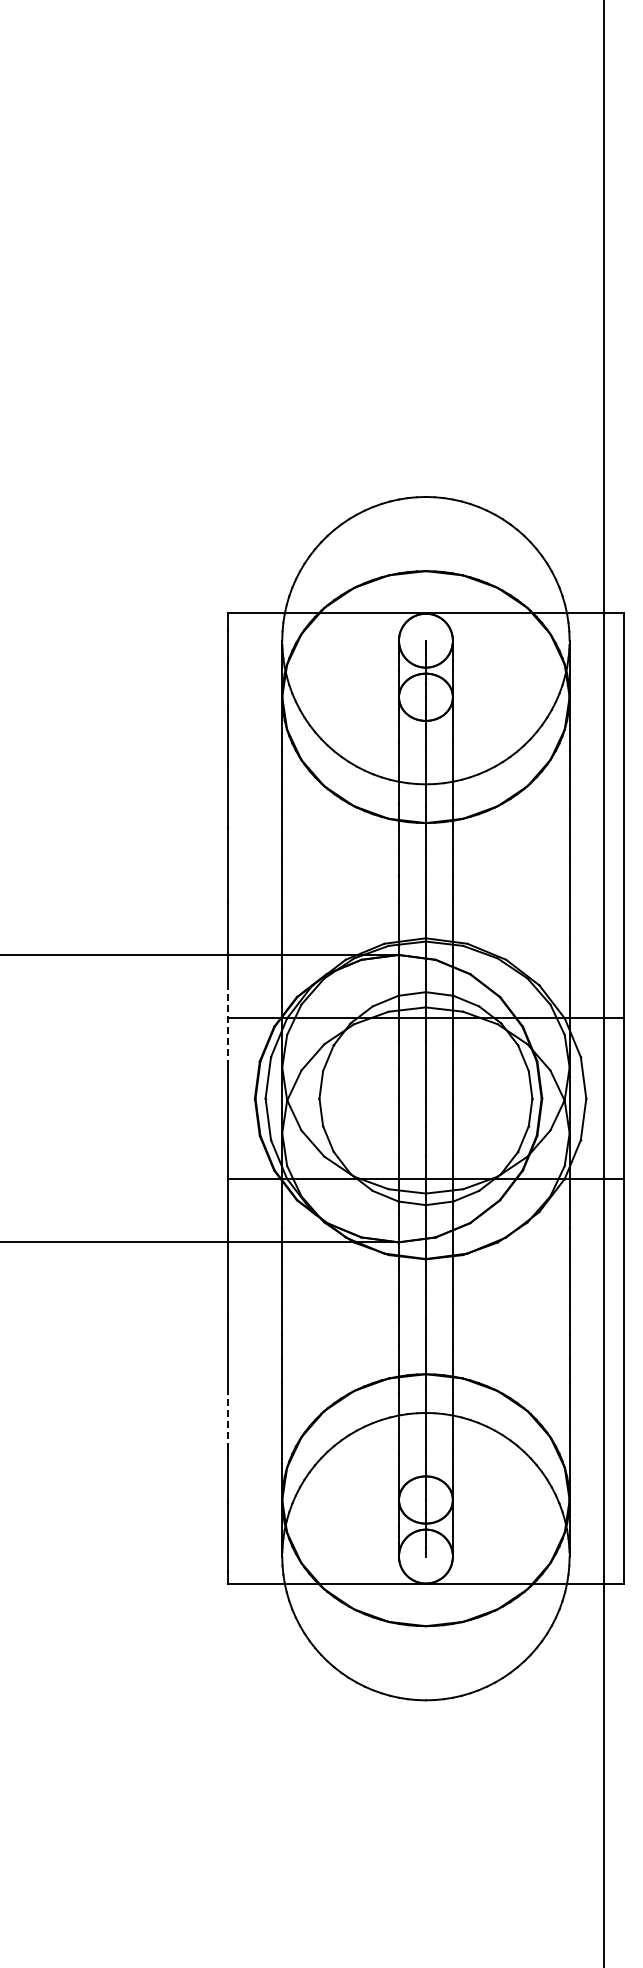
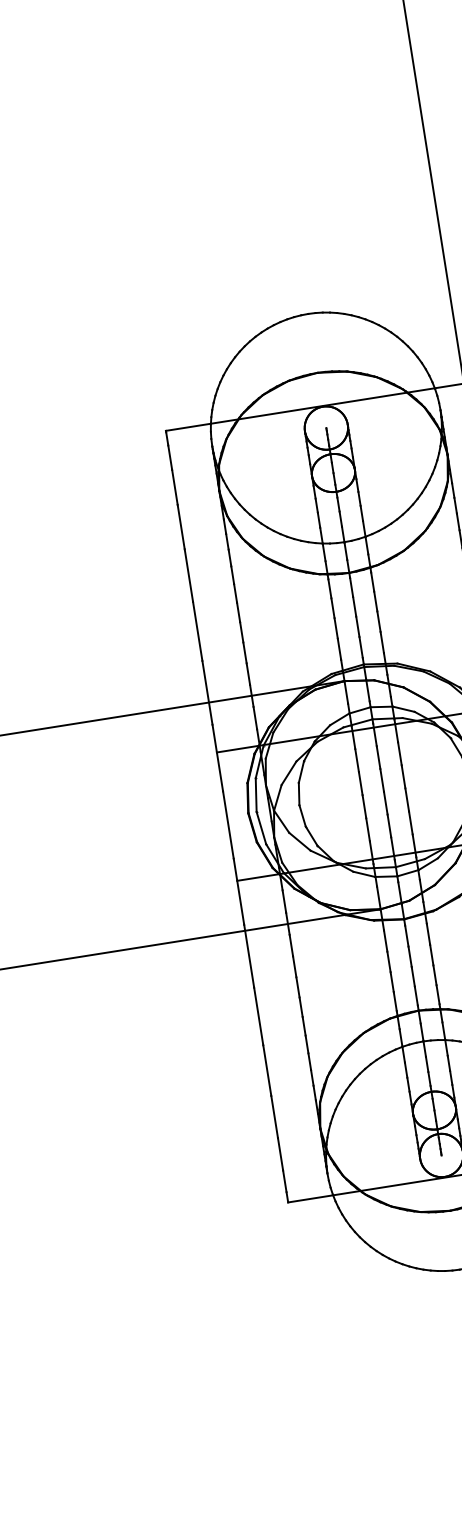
line: (228, 1024) -> (217, 757), dashed -> solid
line: (228, 1418) -> (267, 1070), dashed -> solid

